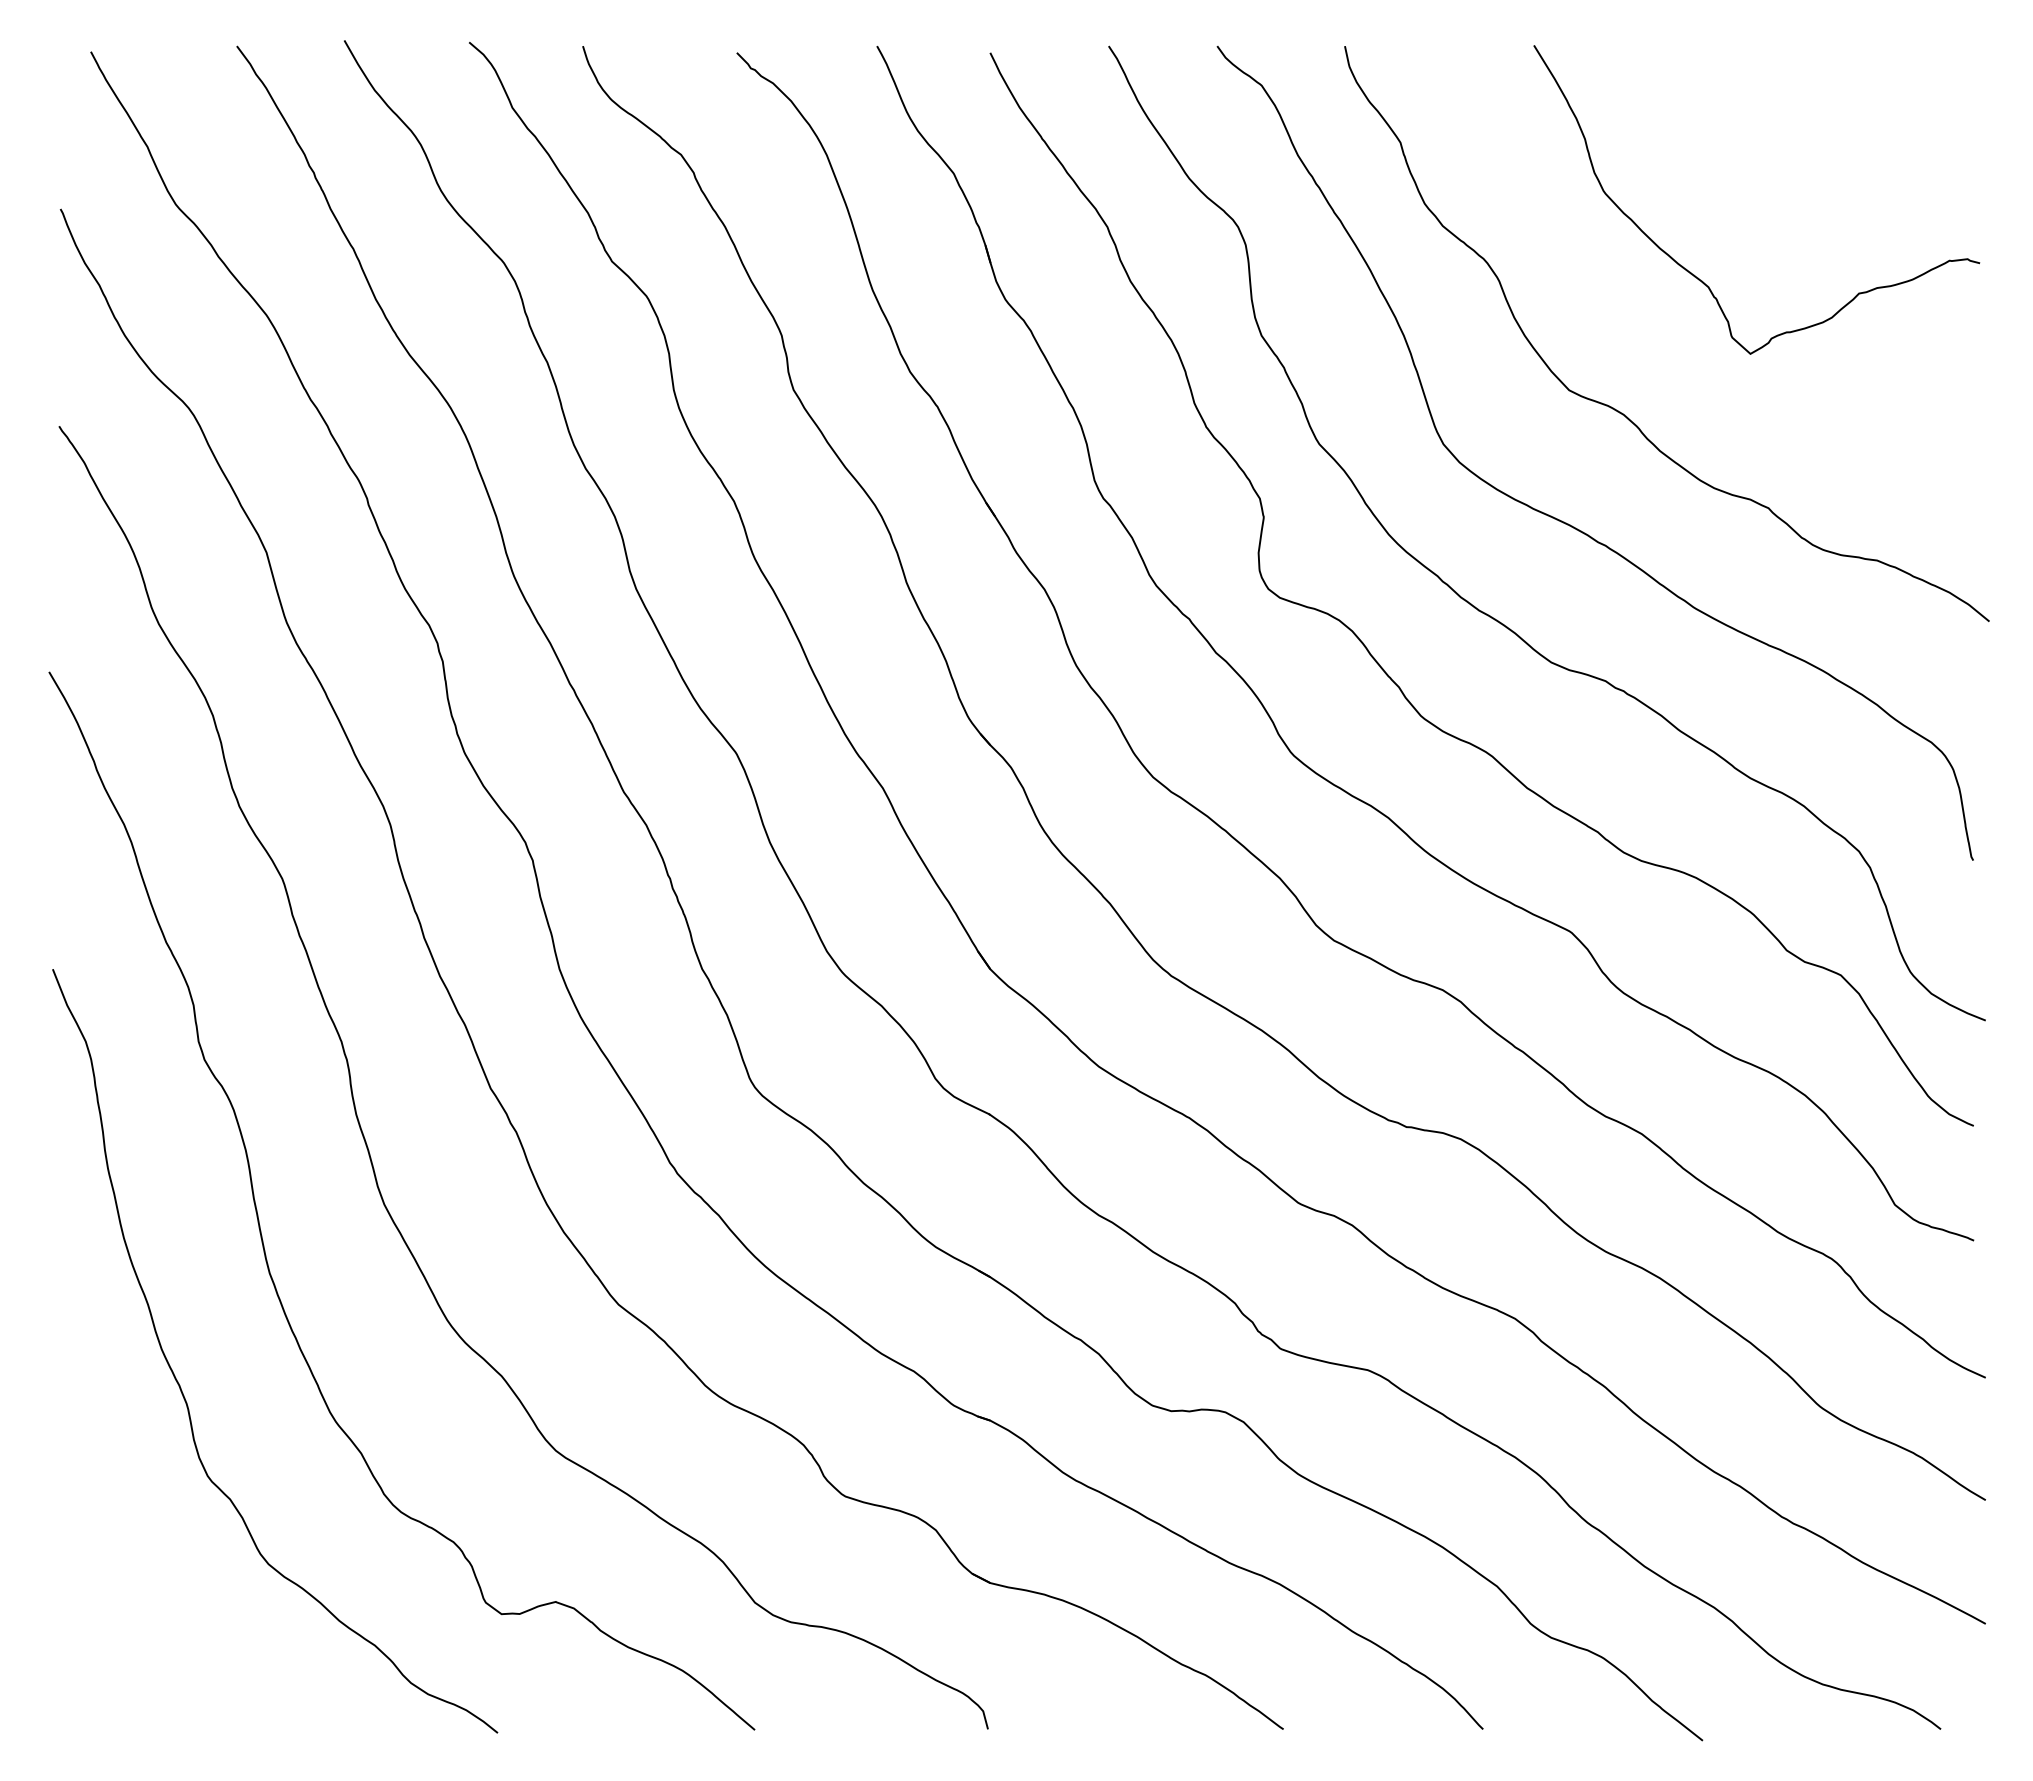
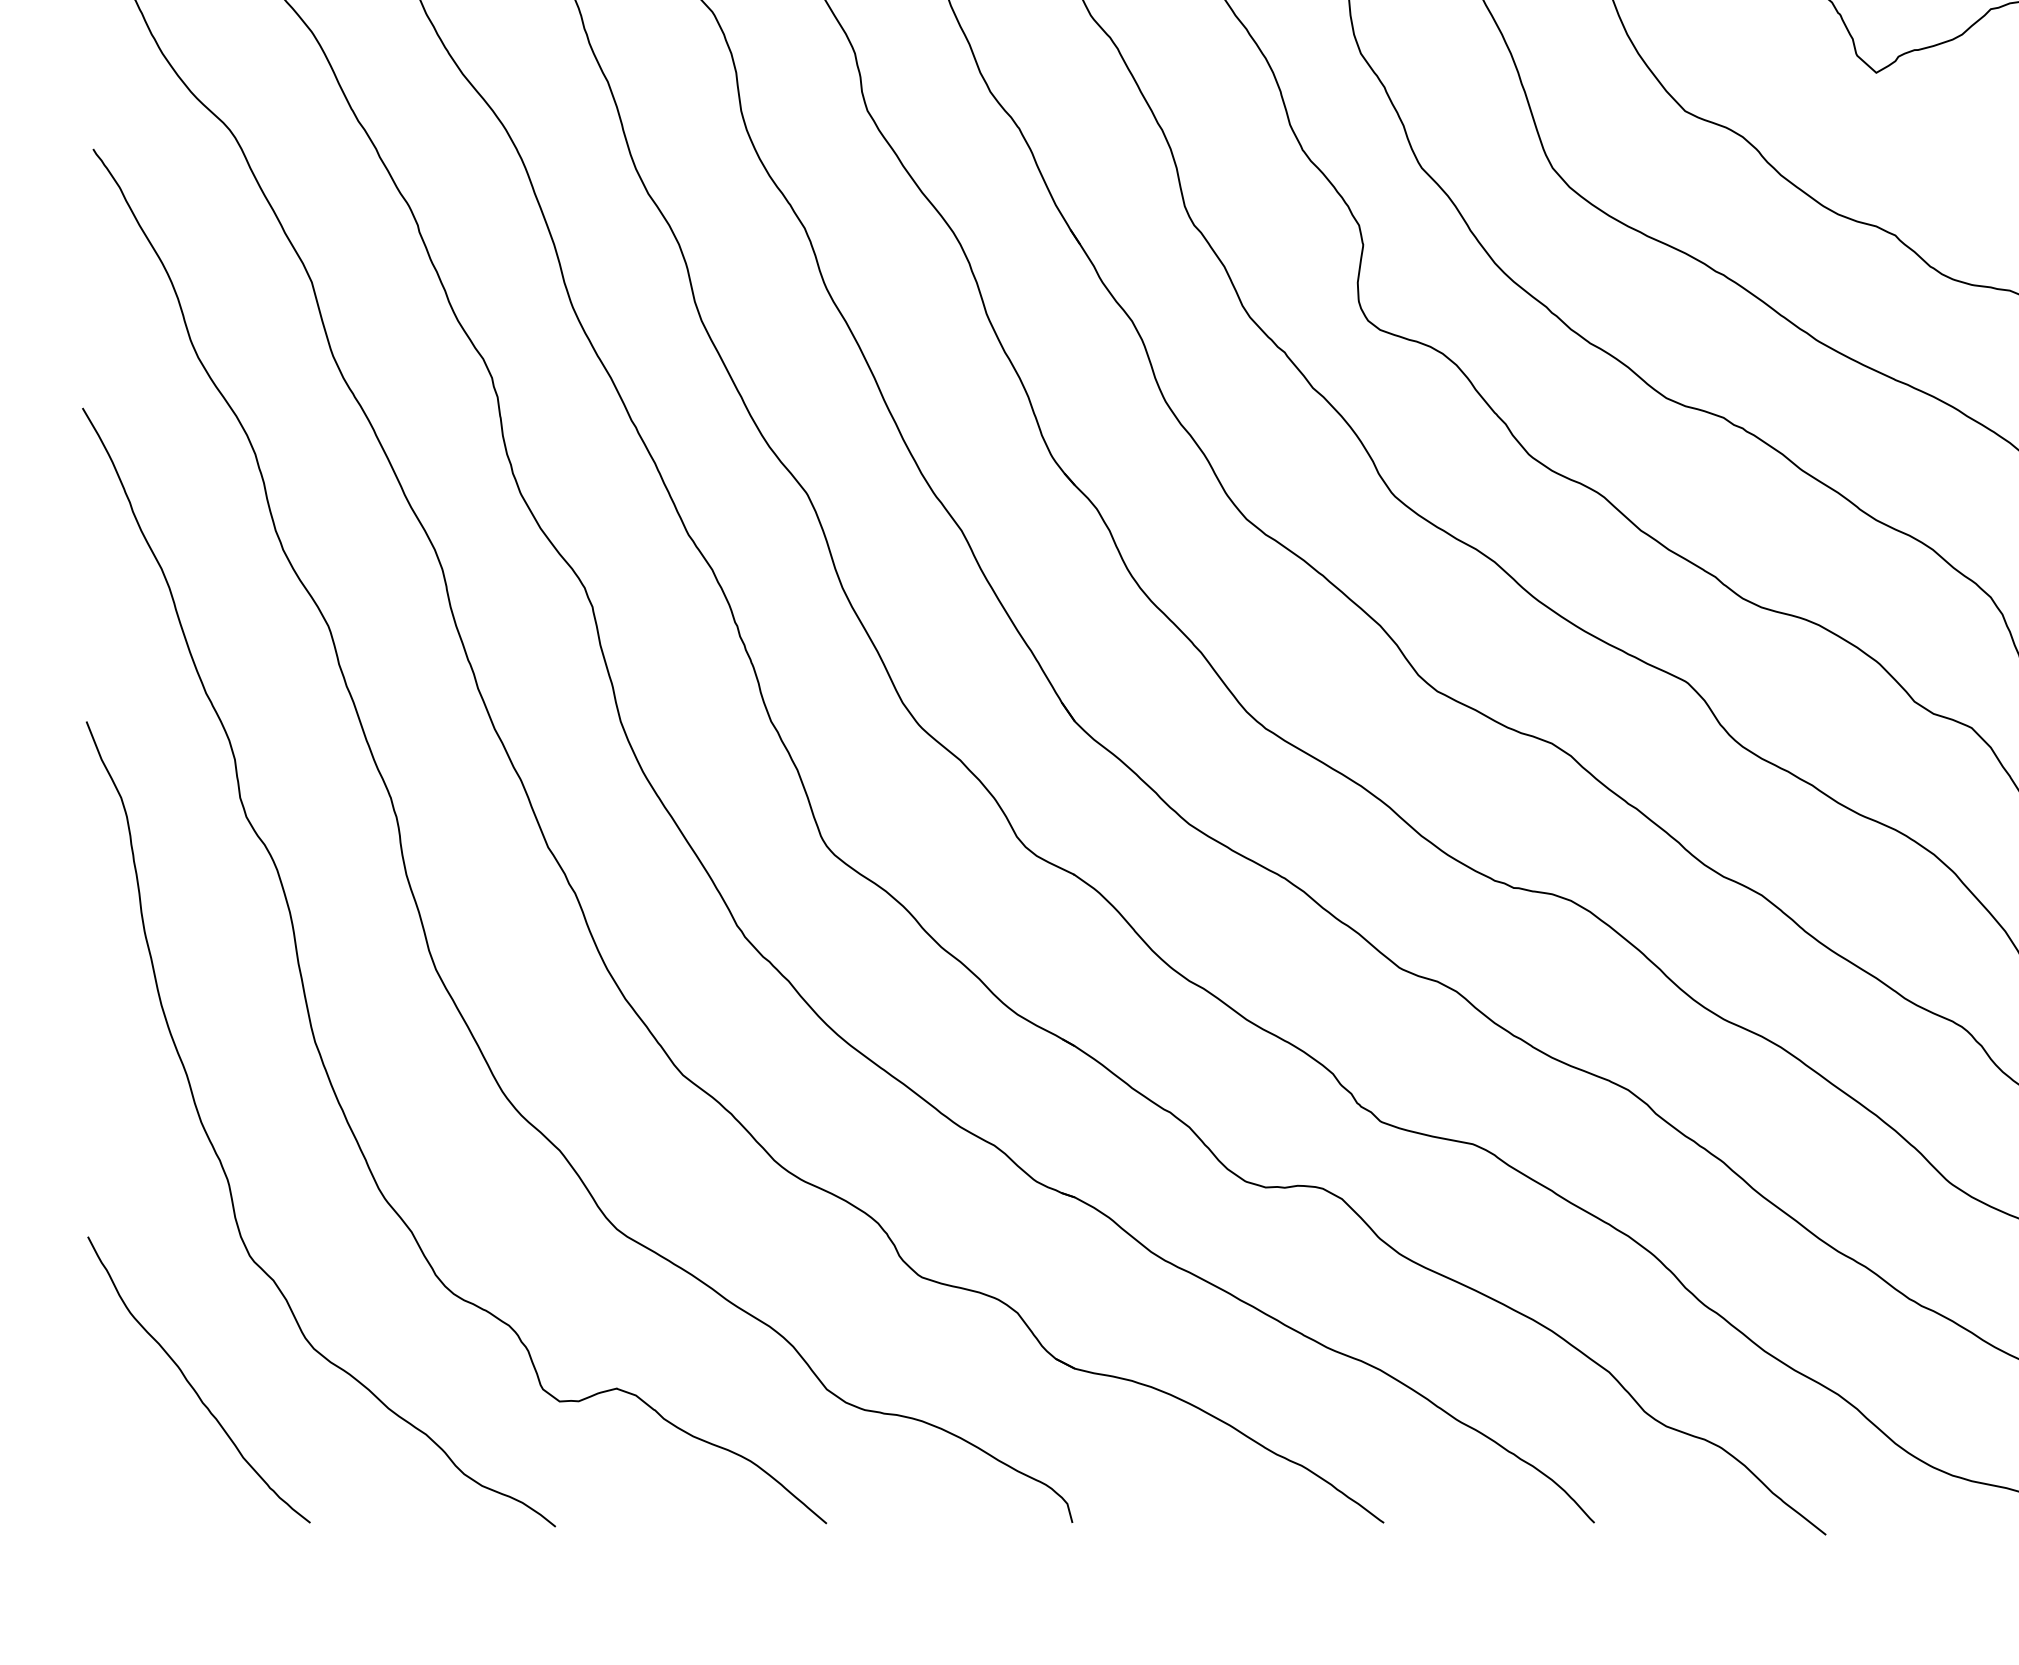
curve: (153, 1599) -> (192, 1386), added

